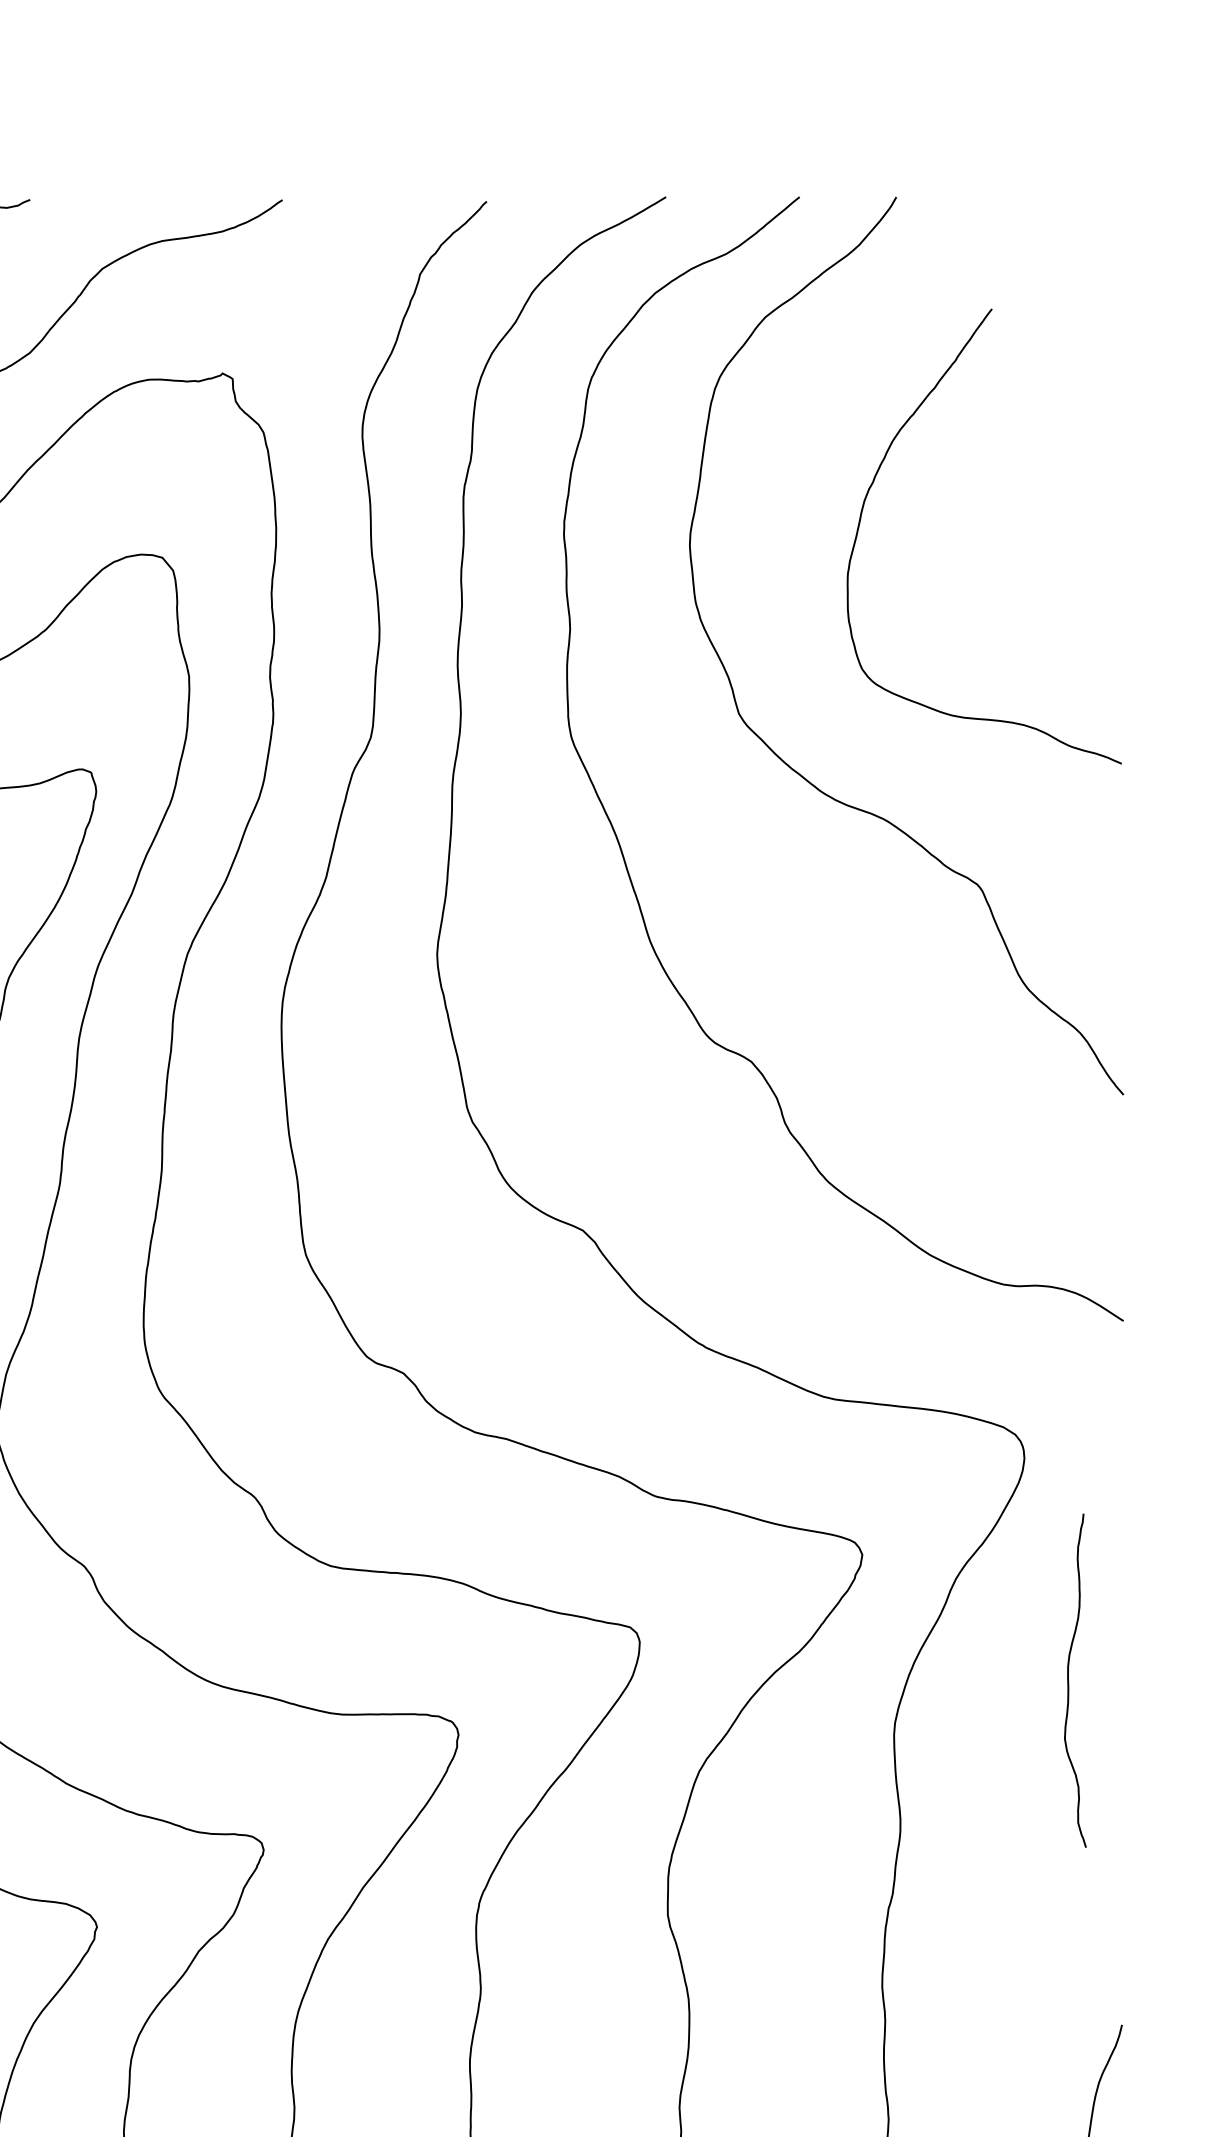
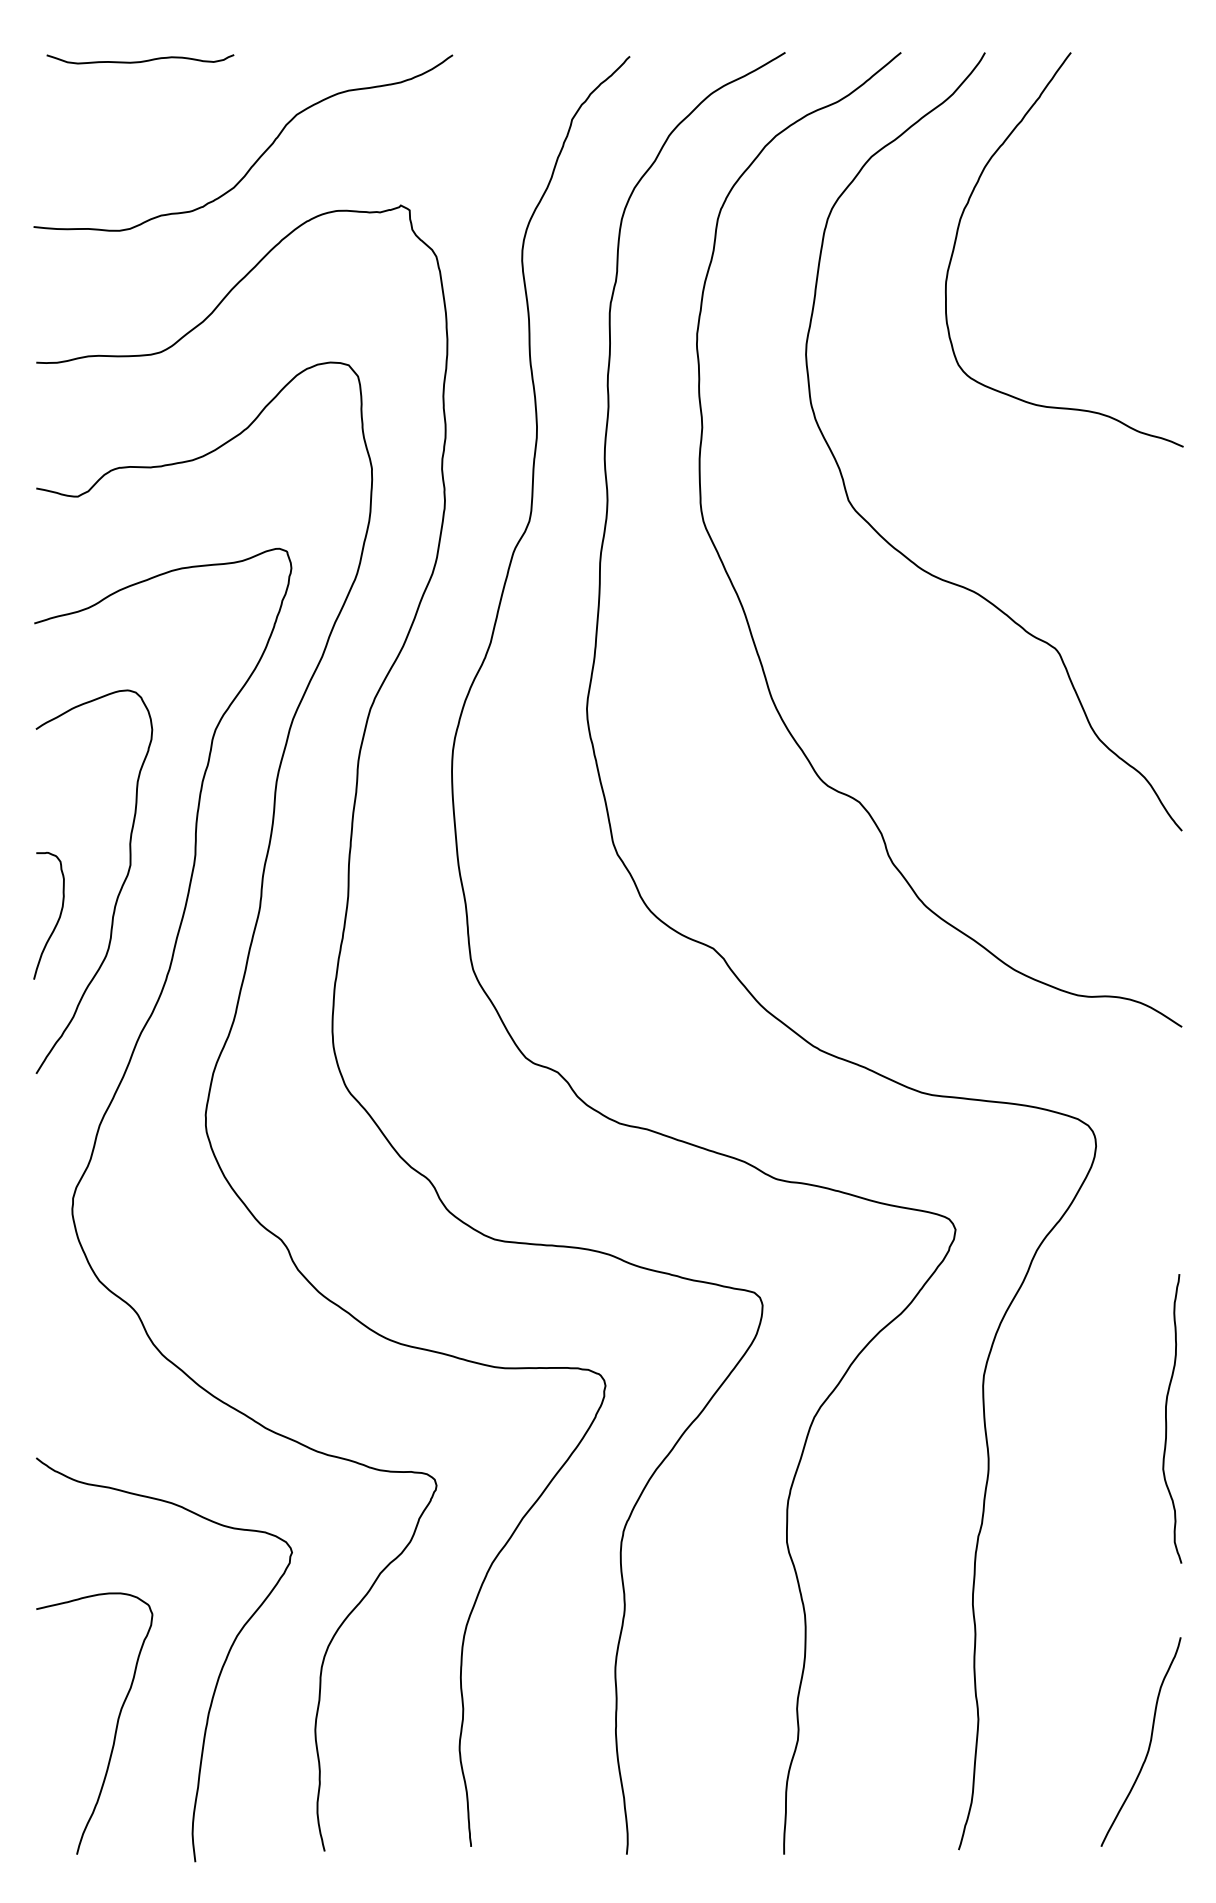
curve: (874, 480) -> (969, 201), moved
curve: (1068, 1680) -> (1166, 1418), moved

